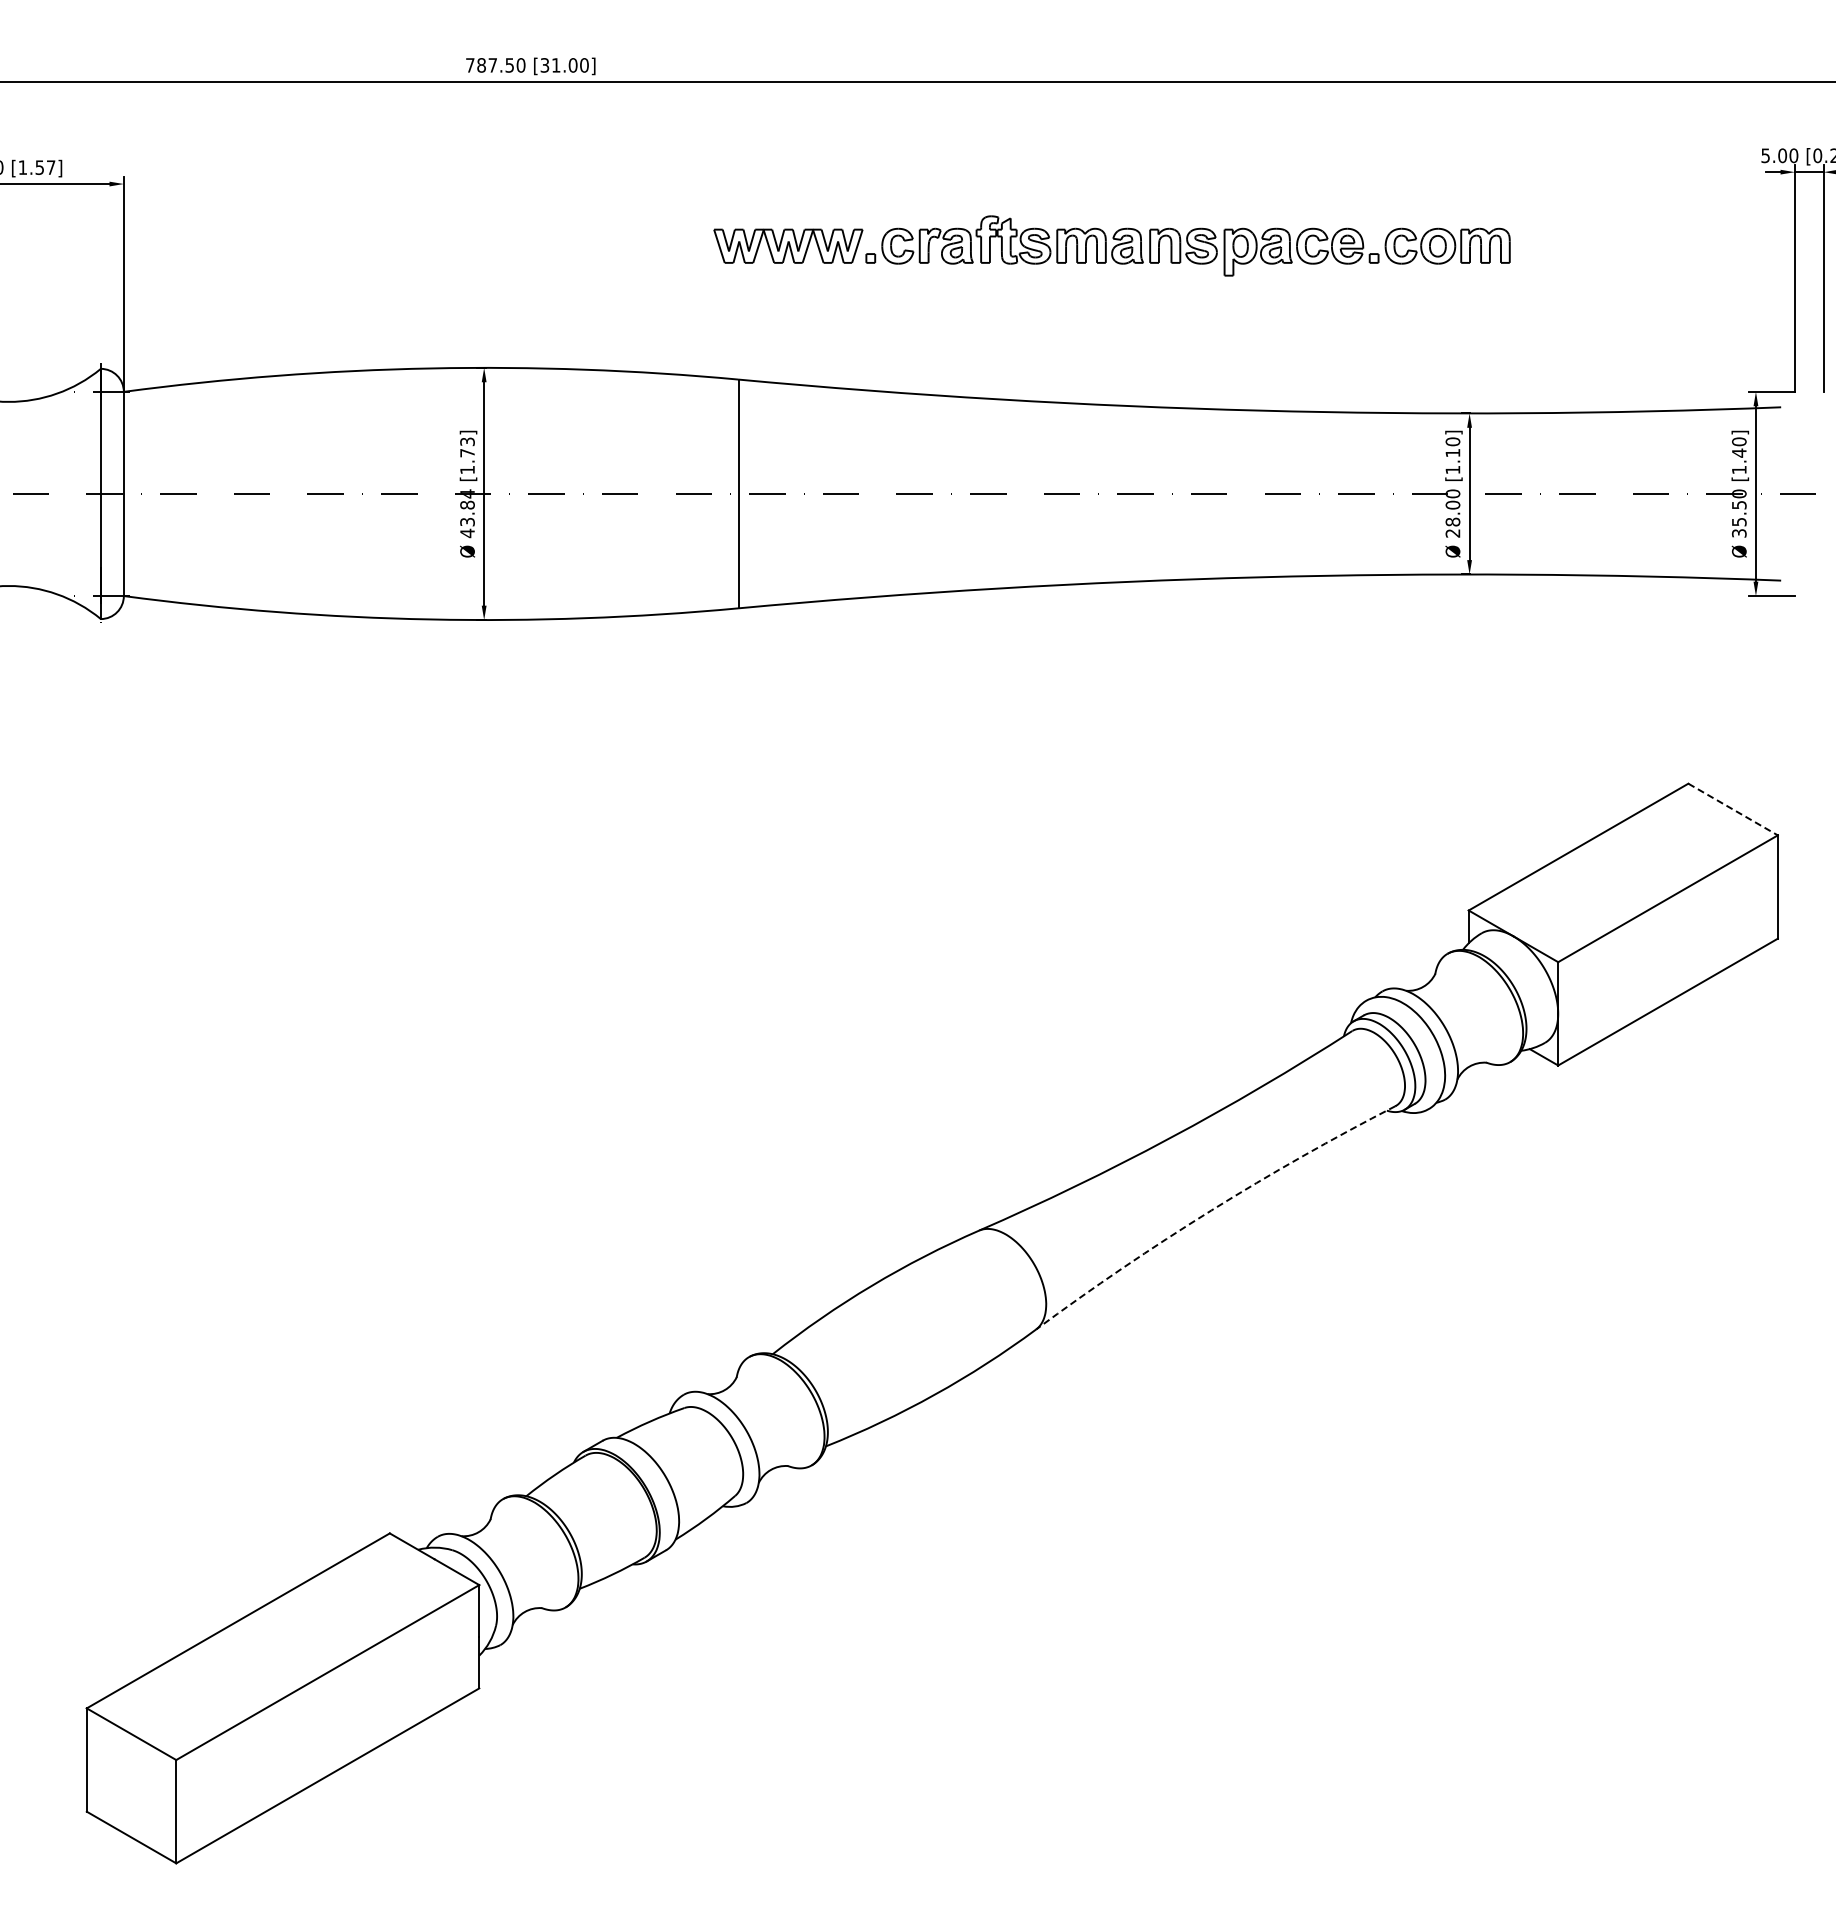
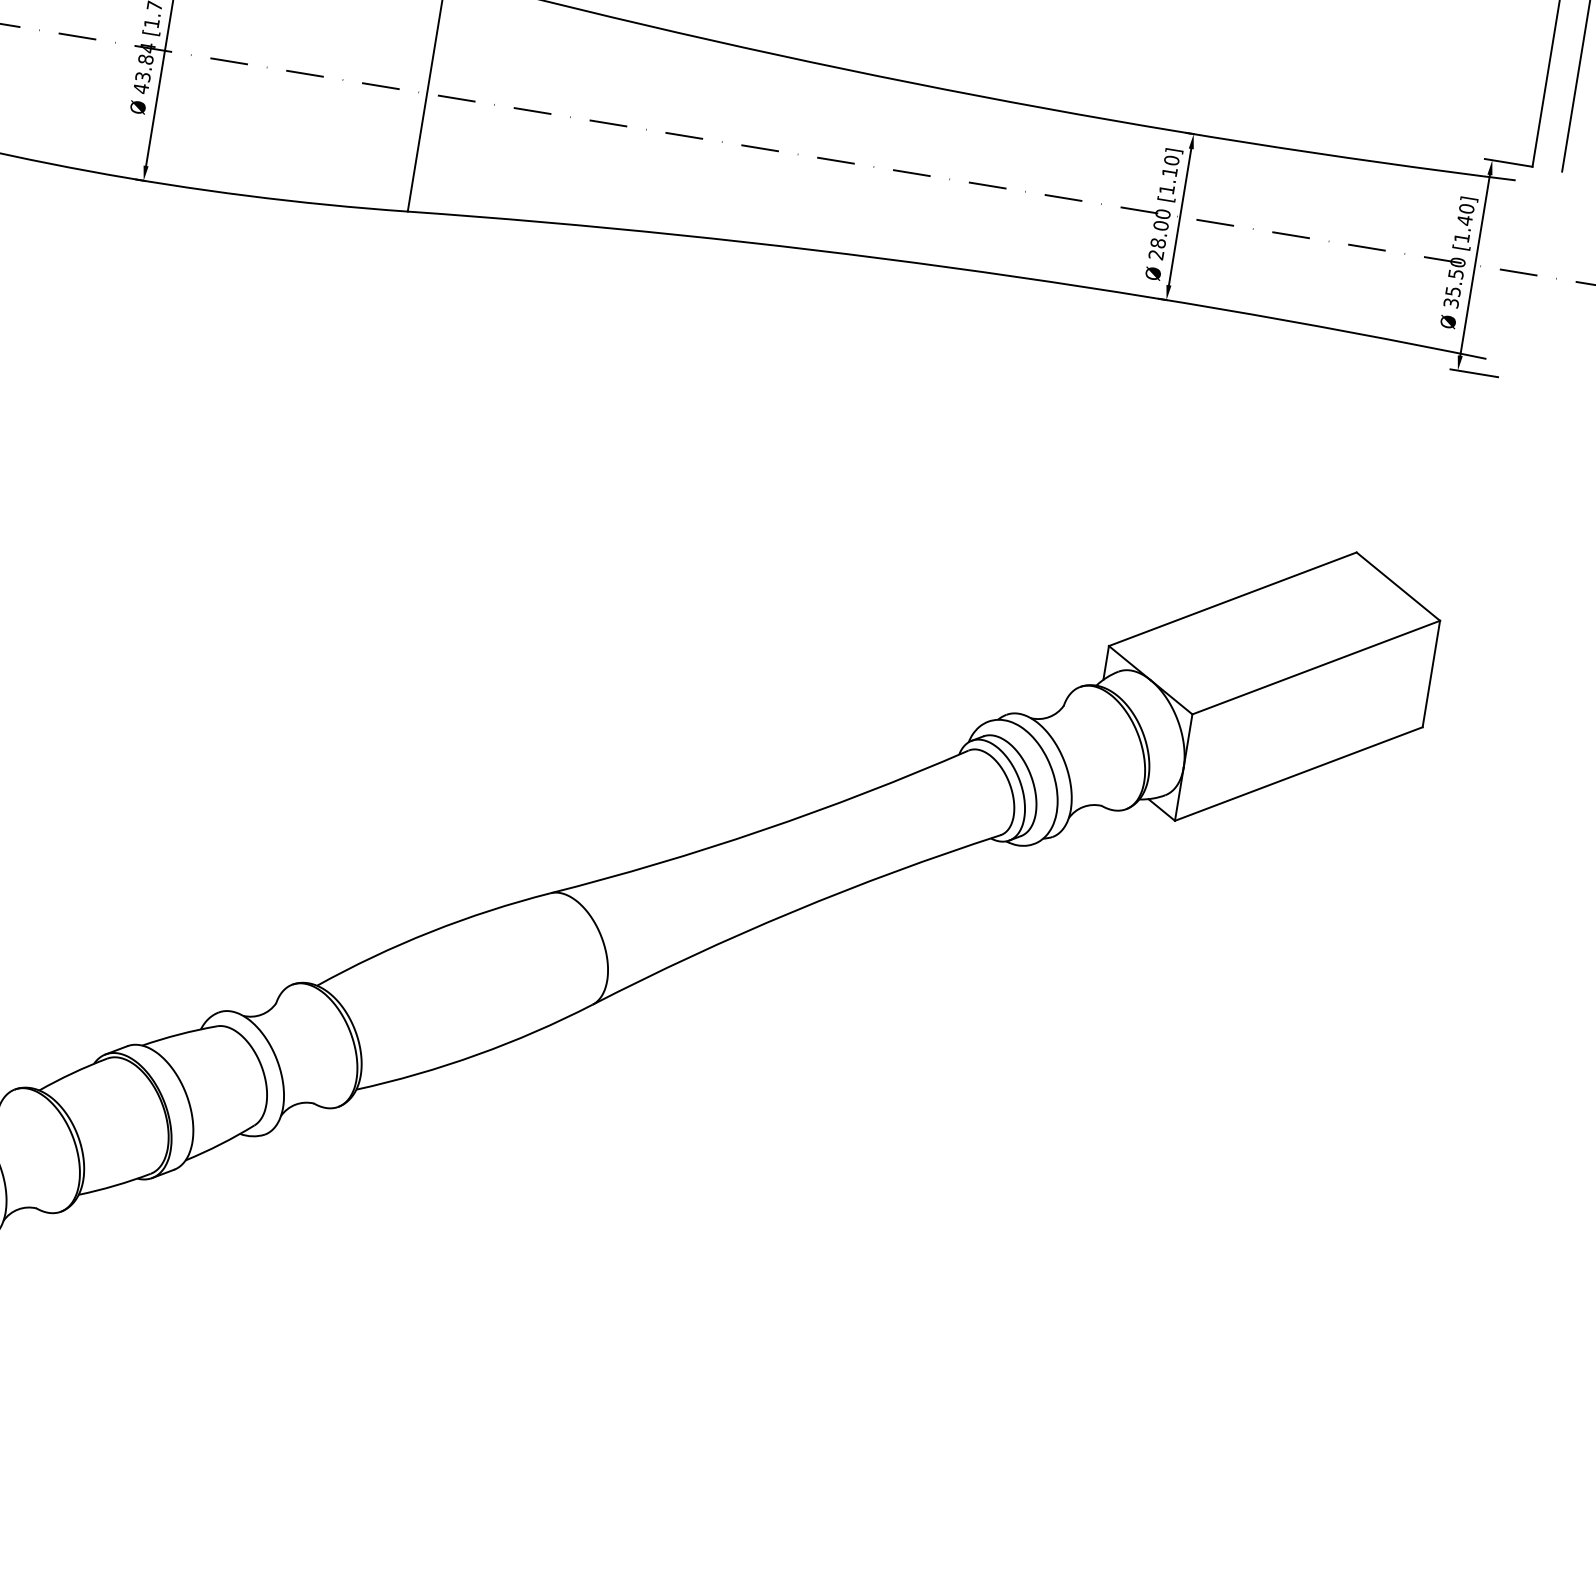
line: (1733, 809) -> (1398, 586), dashed -> solid
arc: (1211, 1210) -> (793, 911), dashed -> solid

